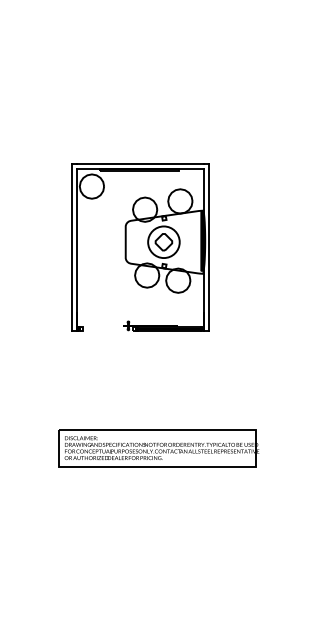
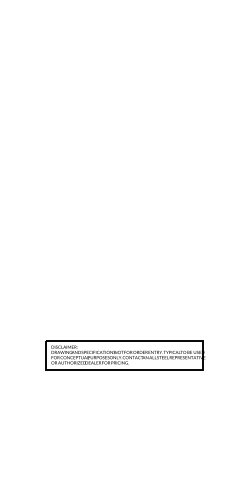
part: (140, 247) -> (111, 196), removed

